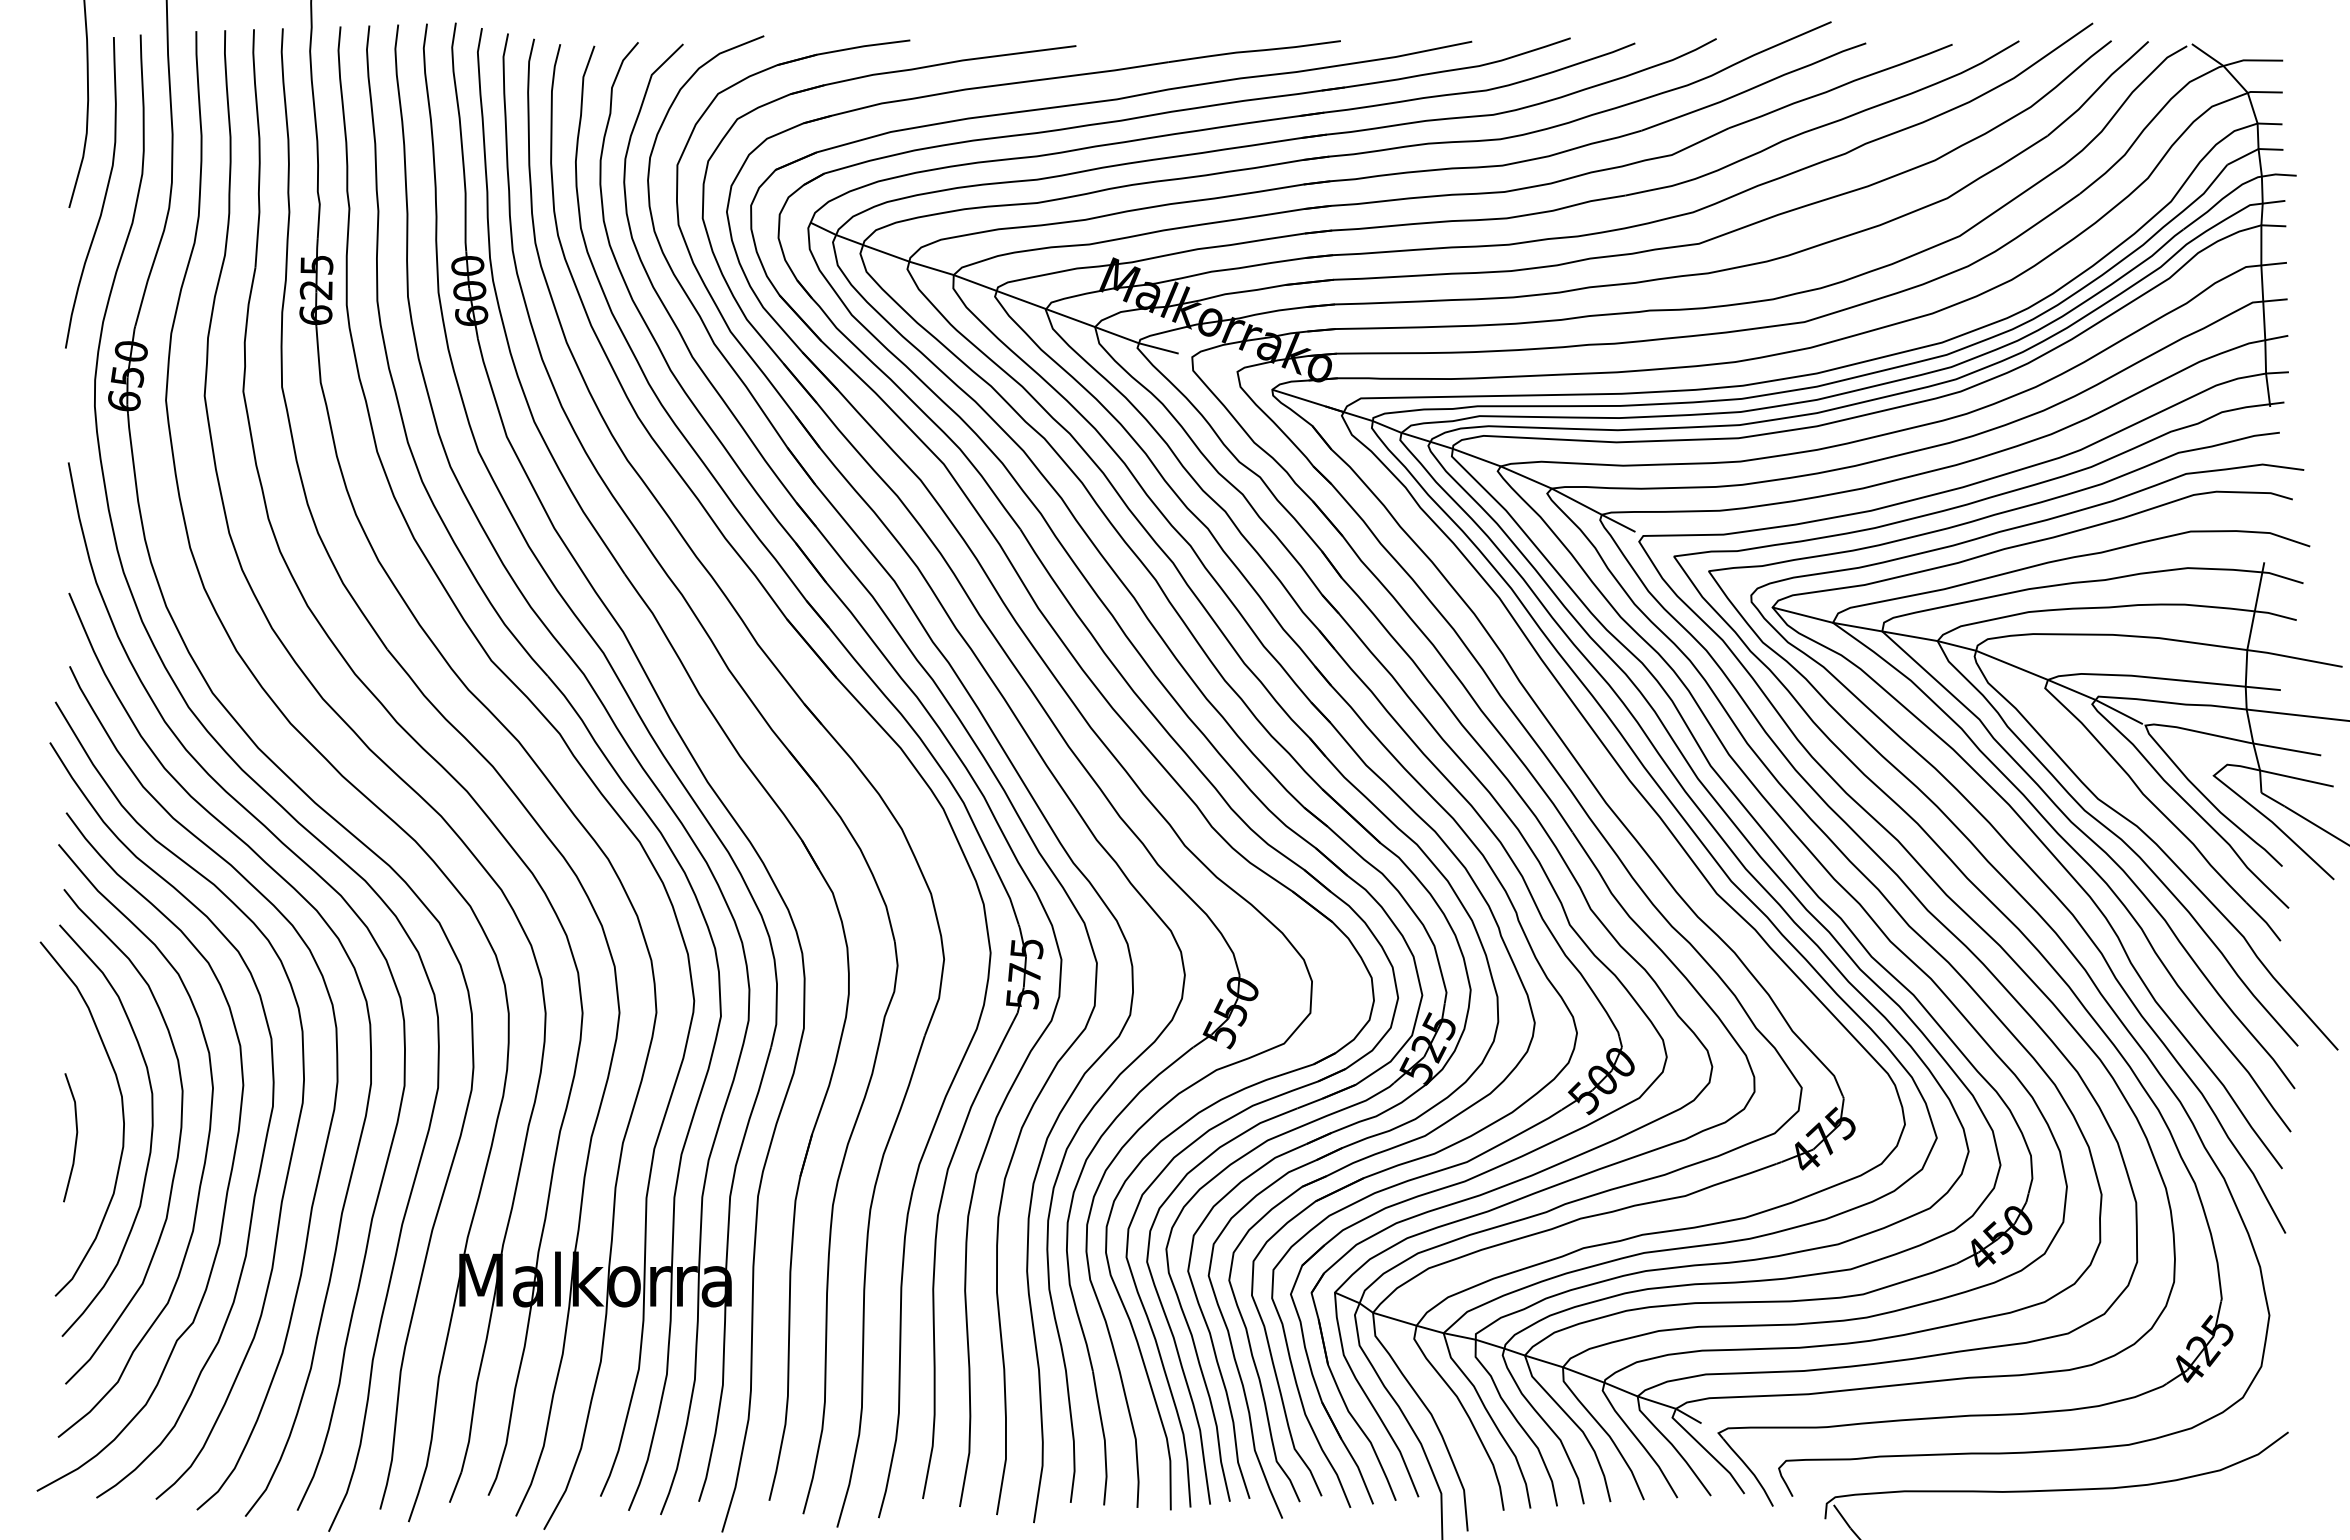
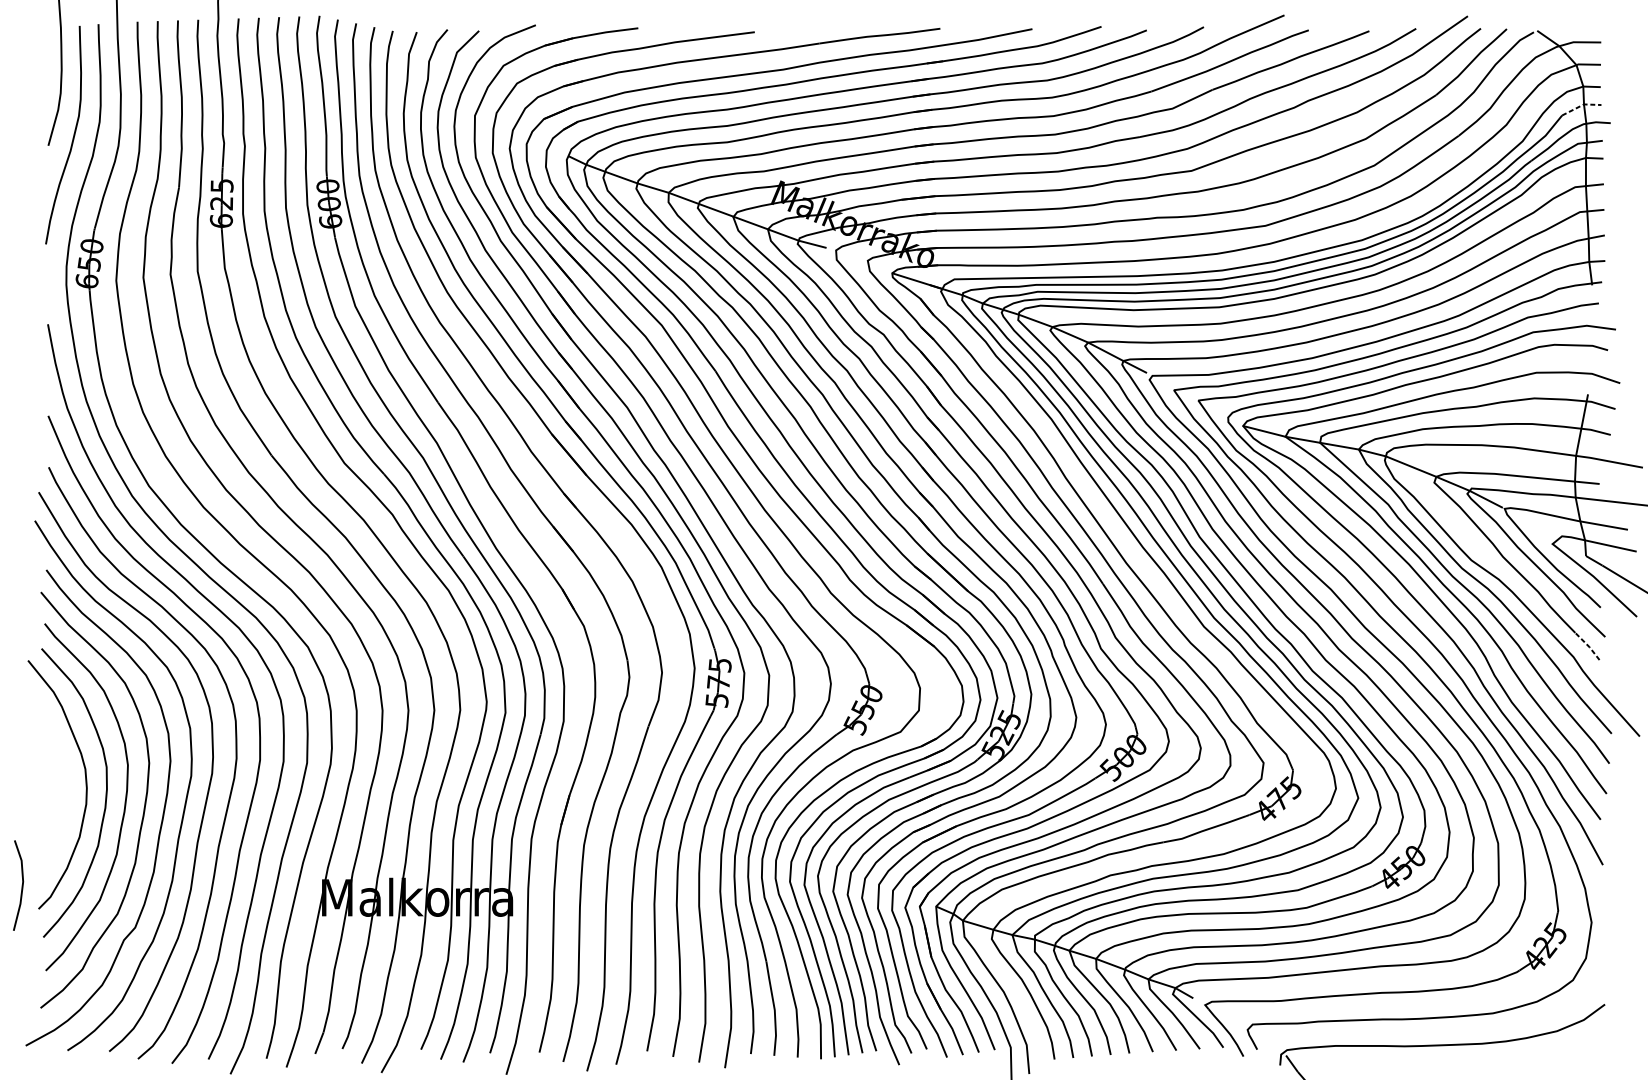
line: (2254, 150) -> (1581, 105), solid -> dashed
line: (2265, 921) -> (1588, 646), solid -> dashed
line: (75, 1137) -> (21, 885), moved

